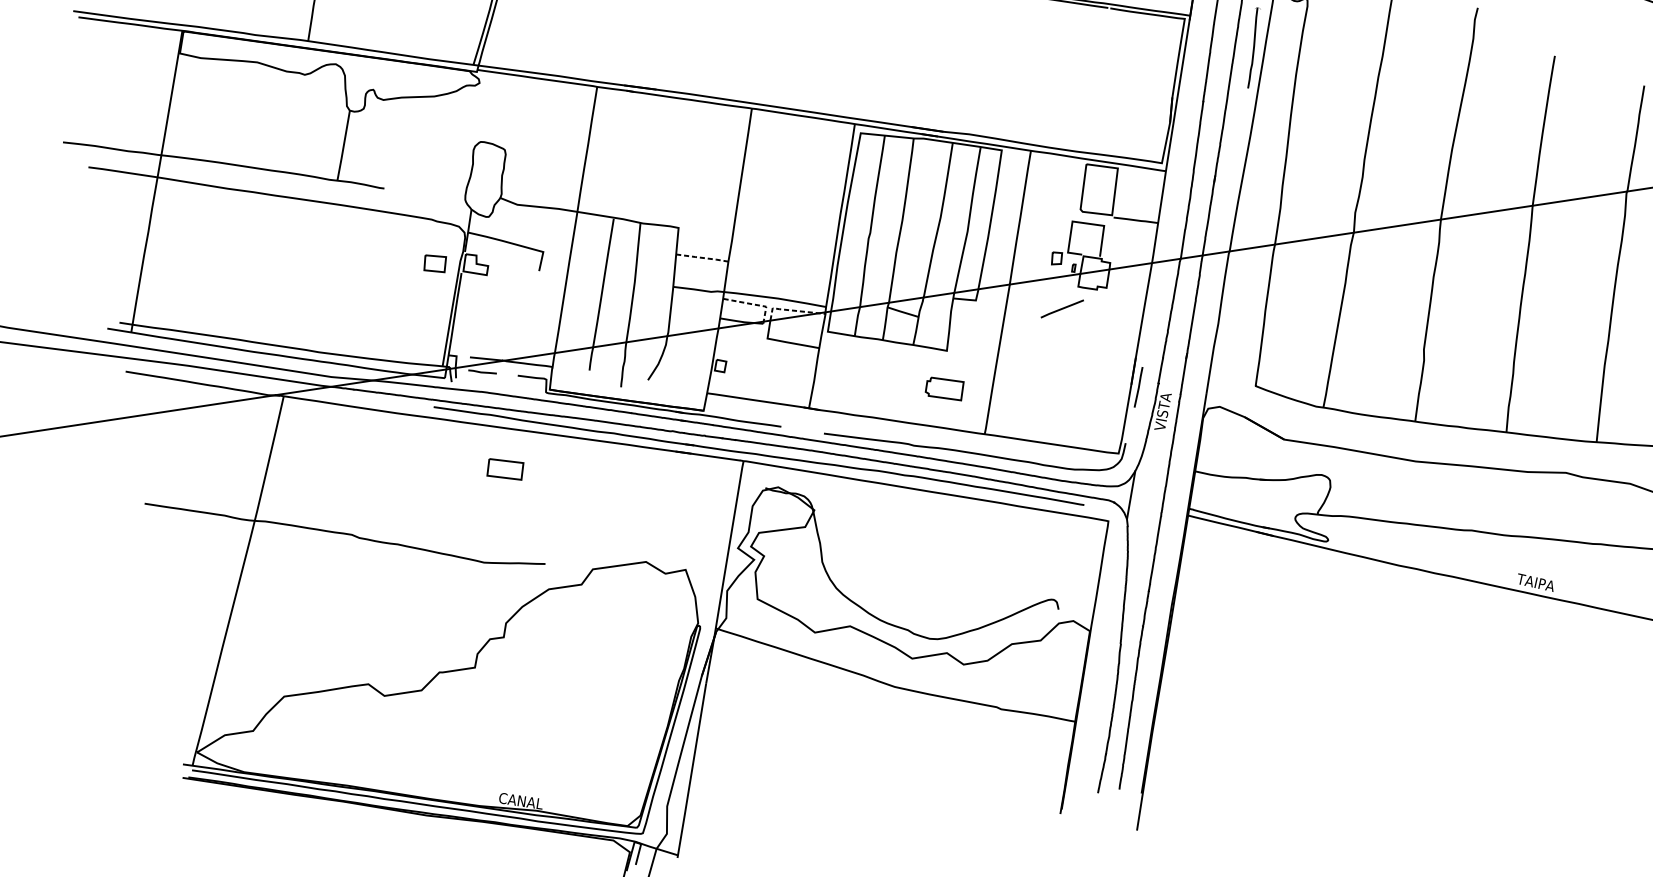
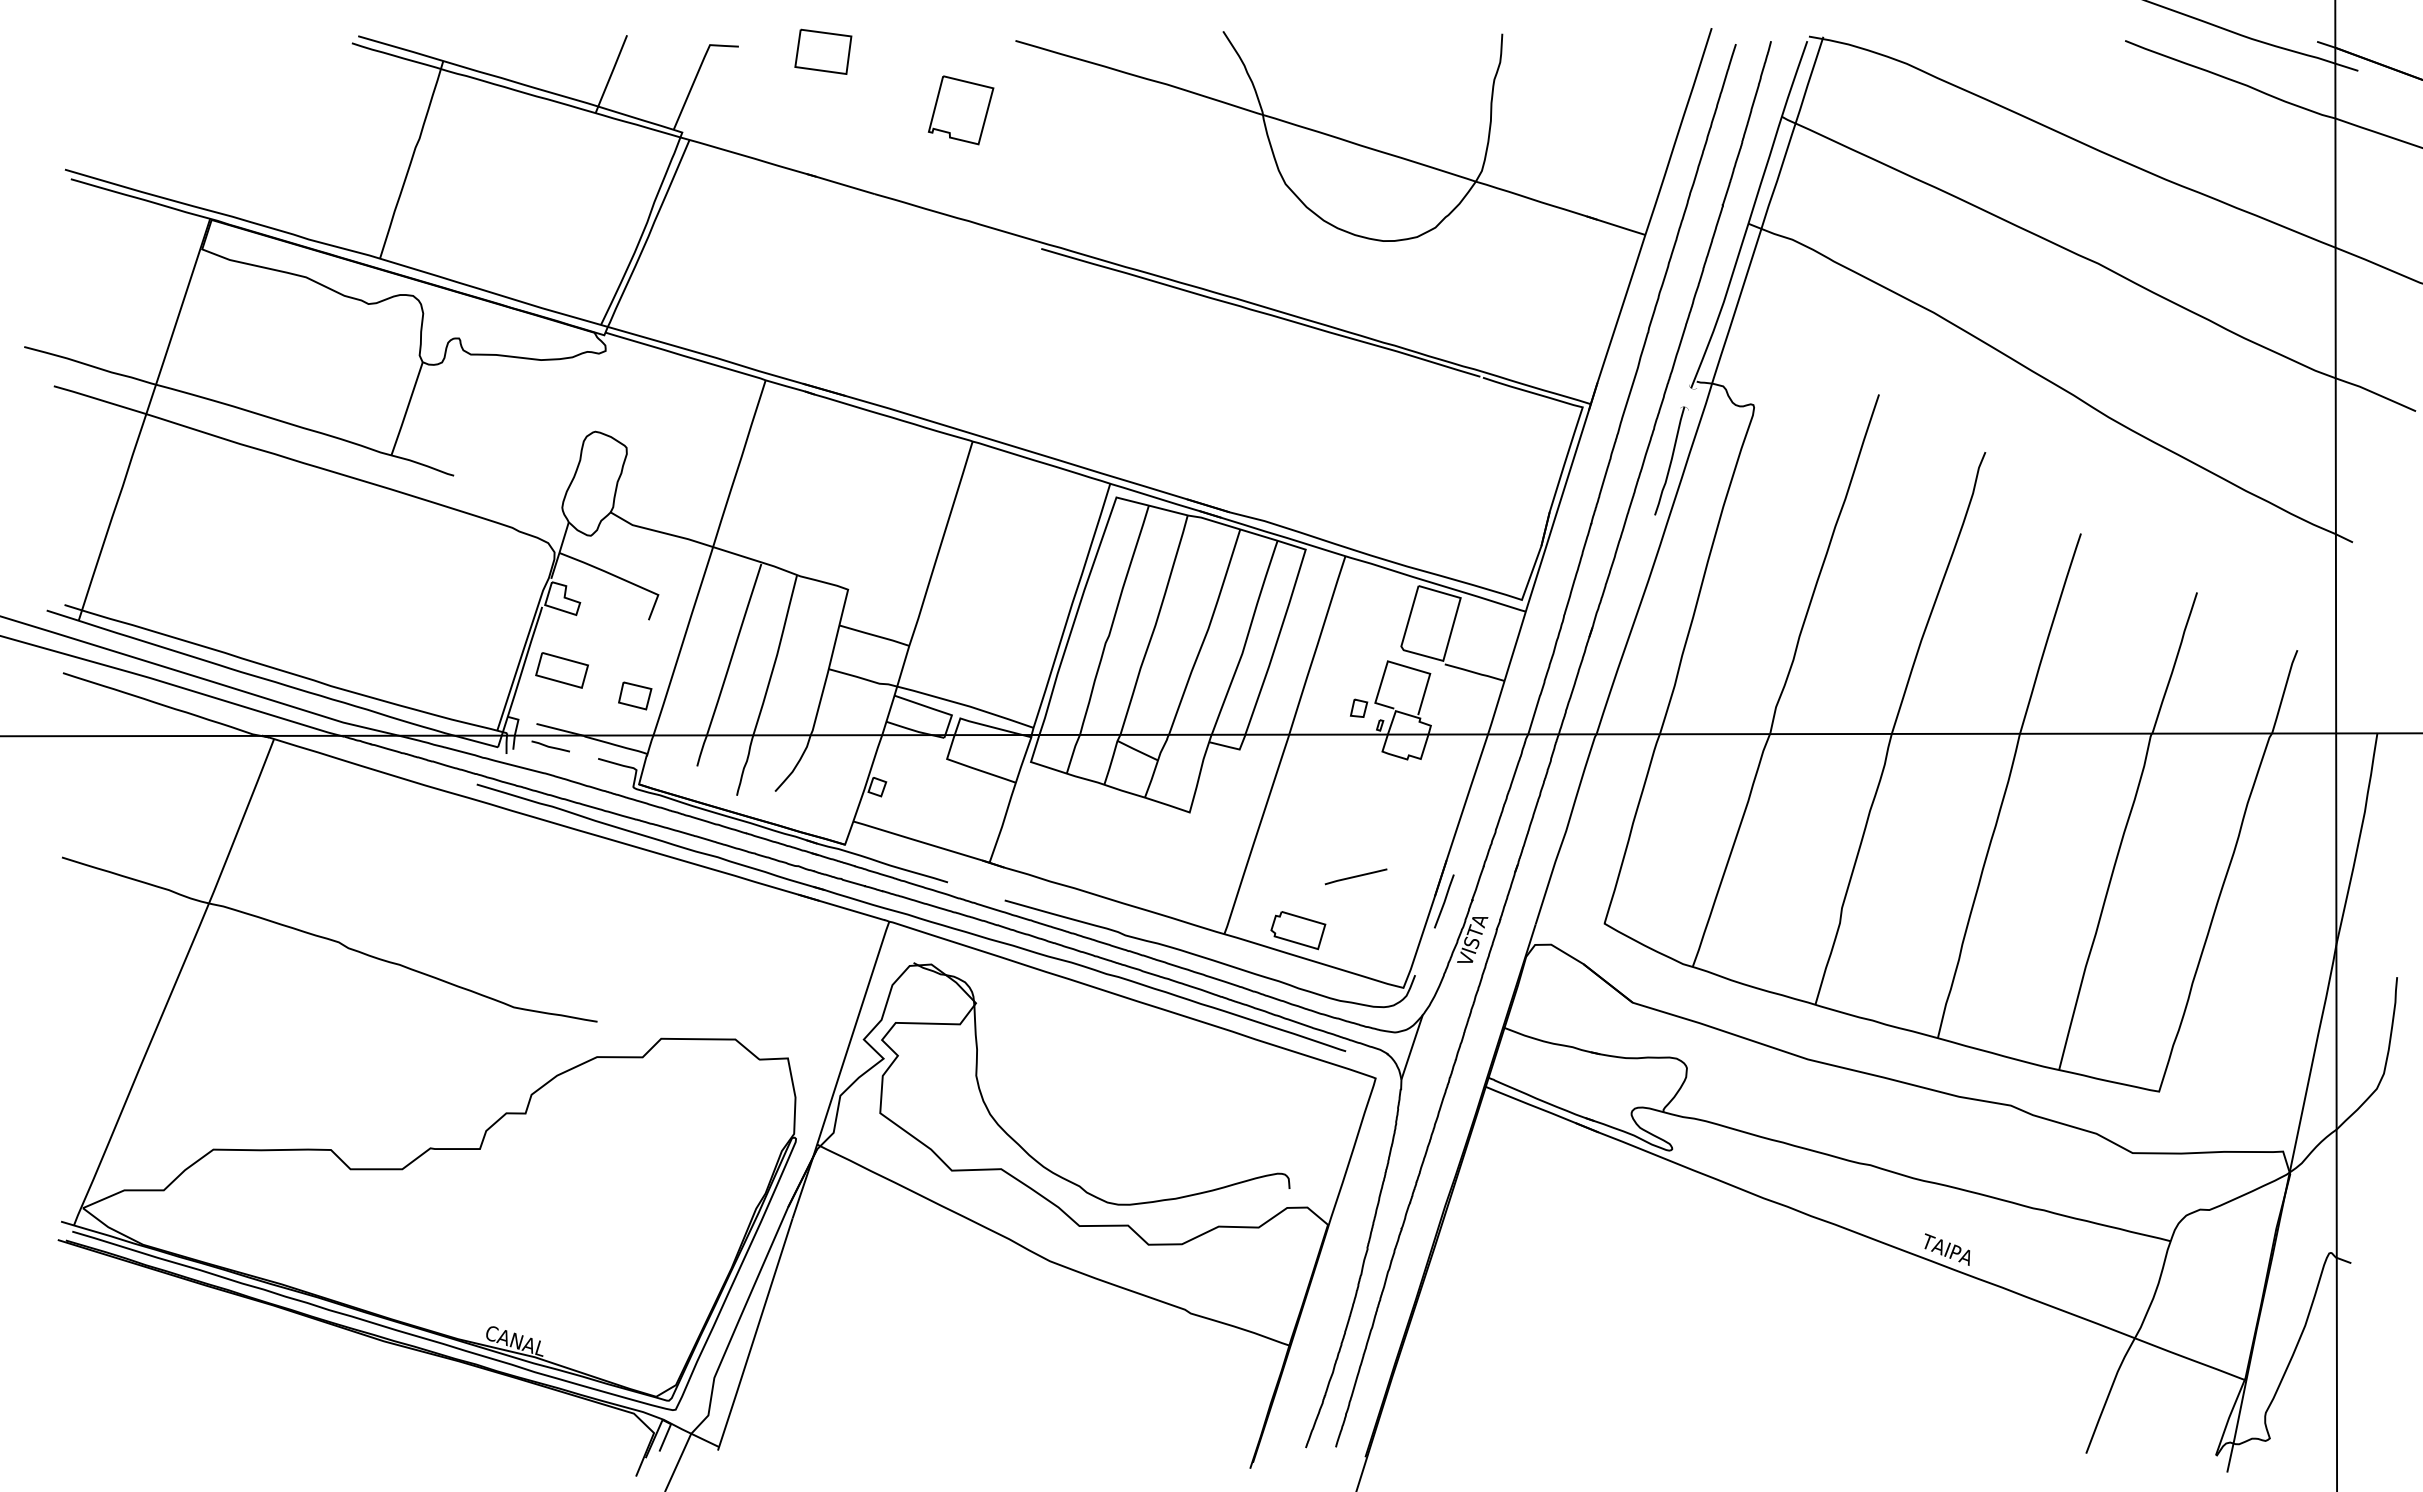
line: (703, 257) -> (875, 635), dashed -> solid
part: (435, 263) -> (635, 695), moved
line: (753, 304) -> (934, 709), dashed -> solid
line: (1061, 308) -> (1355, 876), moved
line: (792, 310) -> (986, 725), dashed -> solid
part: (945, 389) -> (1298, 930), moved
part: (505, 469) -> (561, 670), moved

